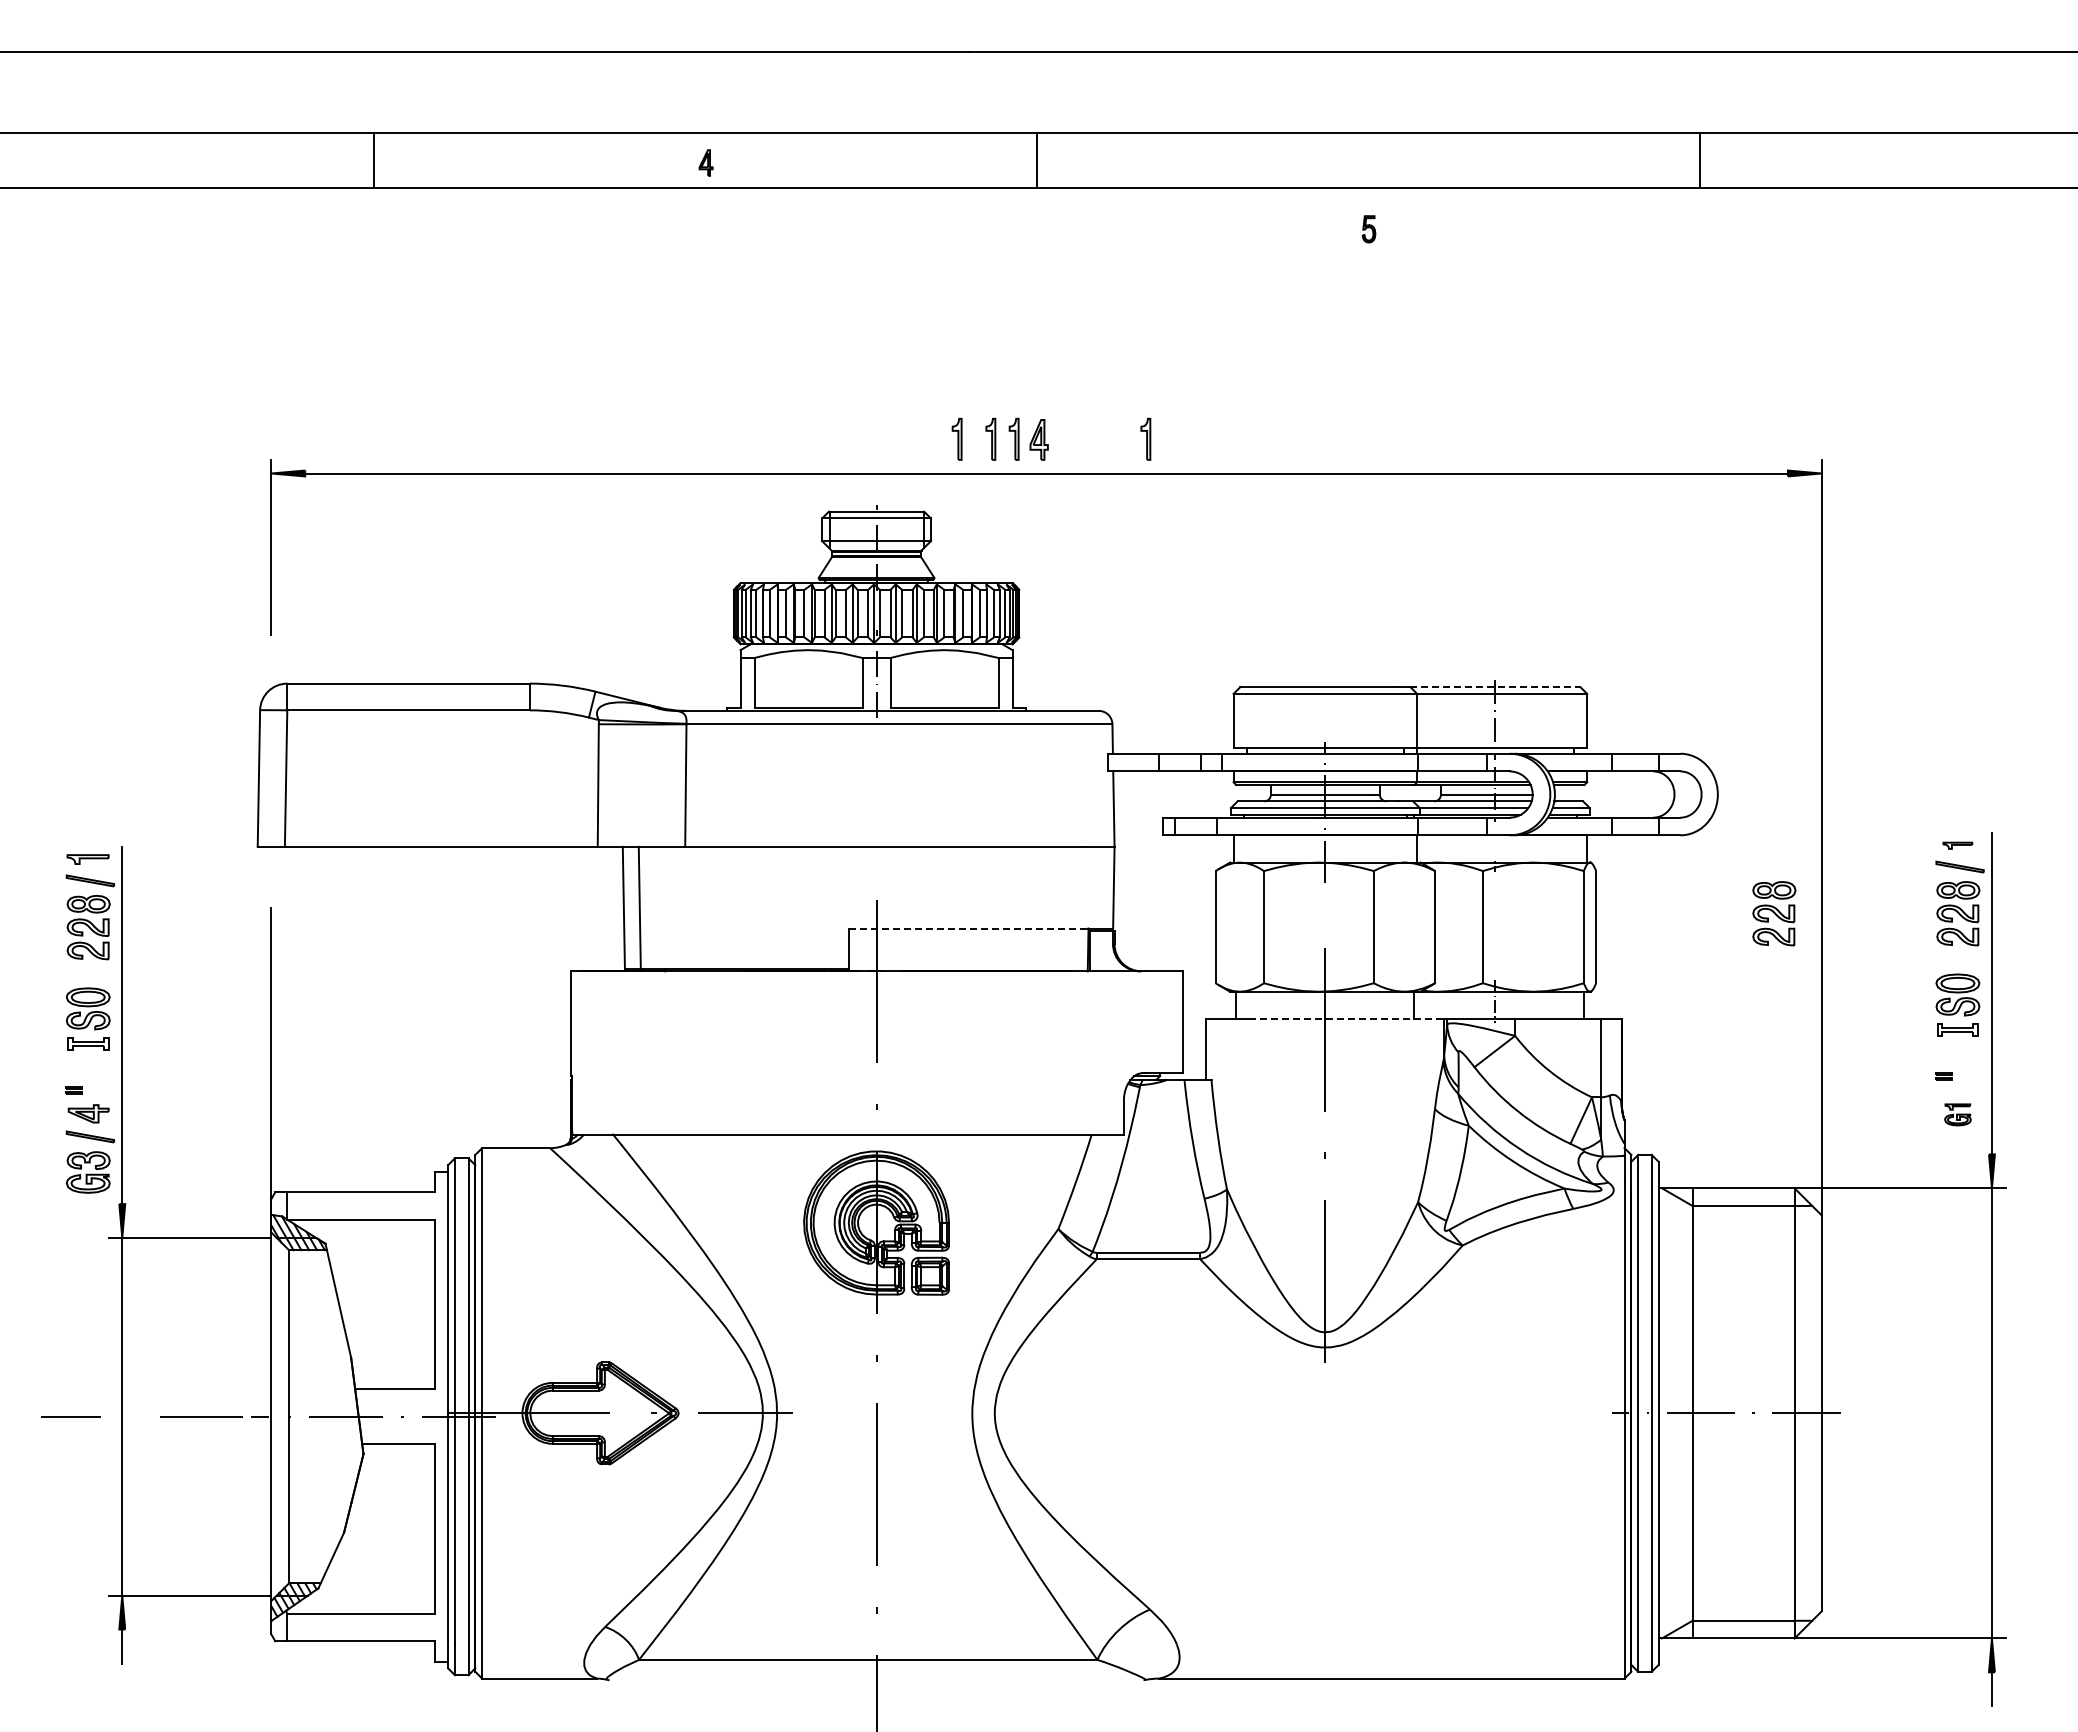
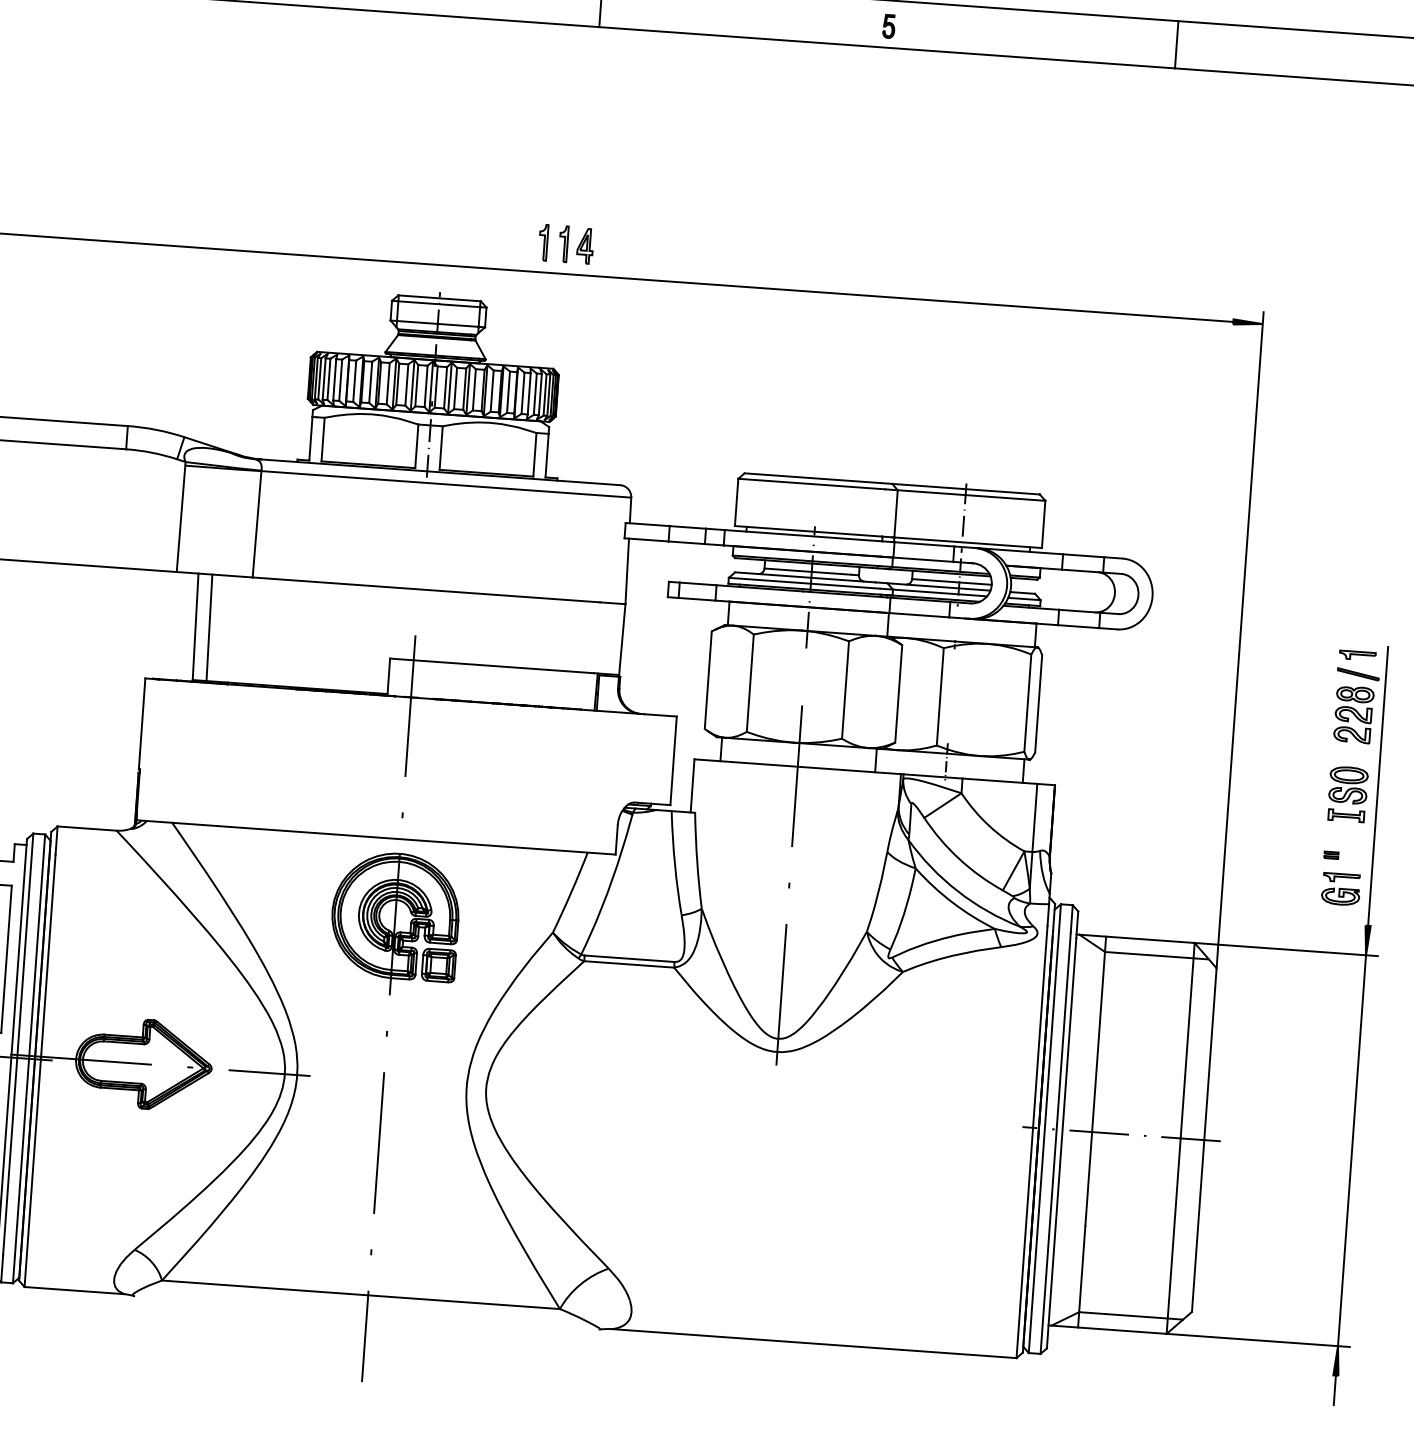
part: (1368, 229) -> (888, 26), moved
part: (956, 438) -> (513, 239), removed
part: (1145, 438) -> (677, 251), removed
line: (1495, 687) -> (966, 489), dashed -> solid
part: (1957, 845) -> (1357, 655), size x1.43
part: (1774, 913) -> (1194, 703), removed
line: (967, 928) -> (492, 665), dashed -> solid
line: (1347, 1018) -> (817, 767), dashed -> solid
part: (1957, 1114) -> (1340, 889), size x1.67

